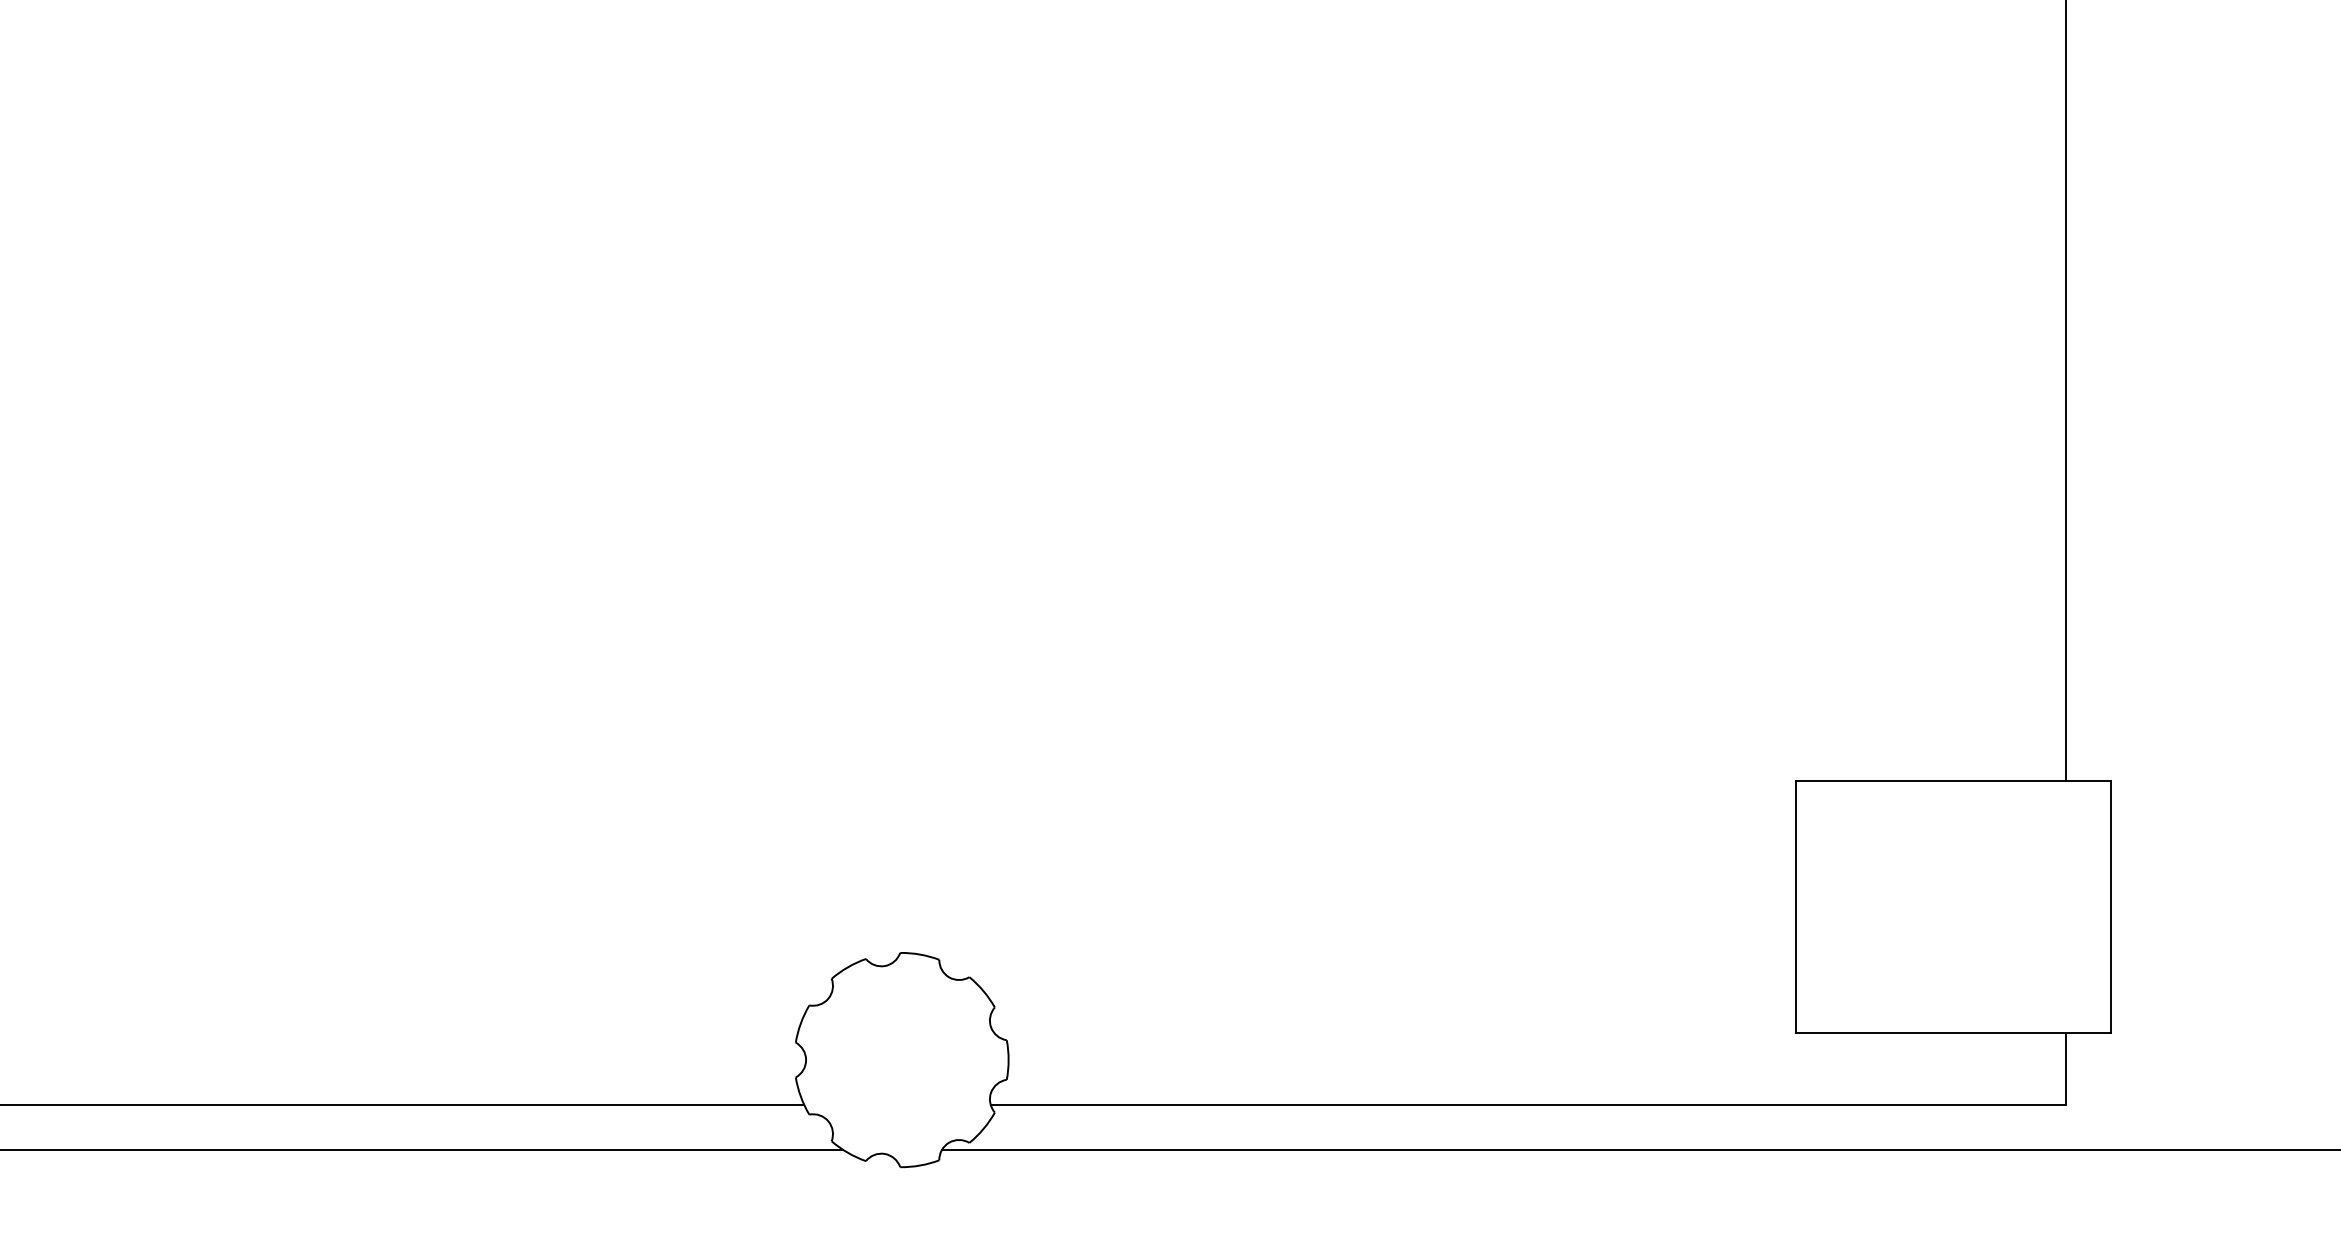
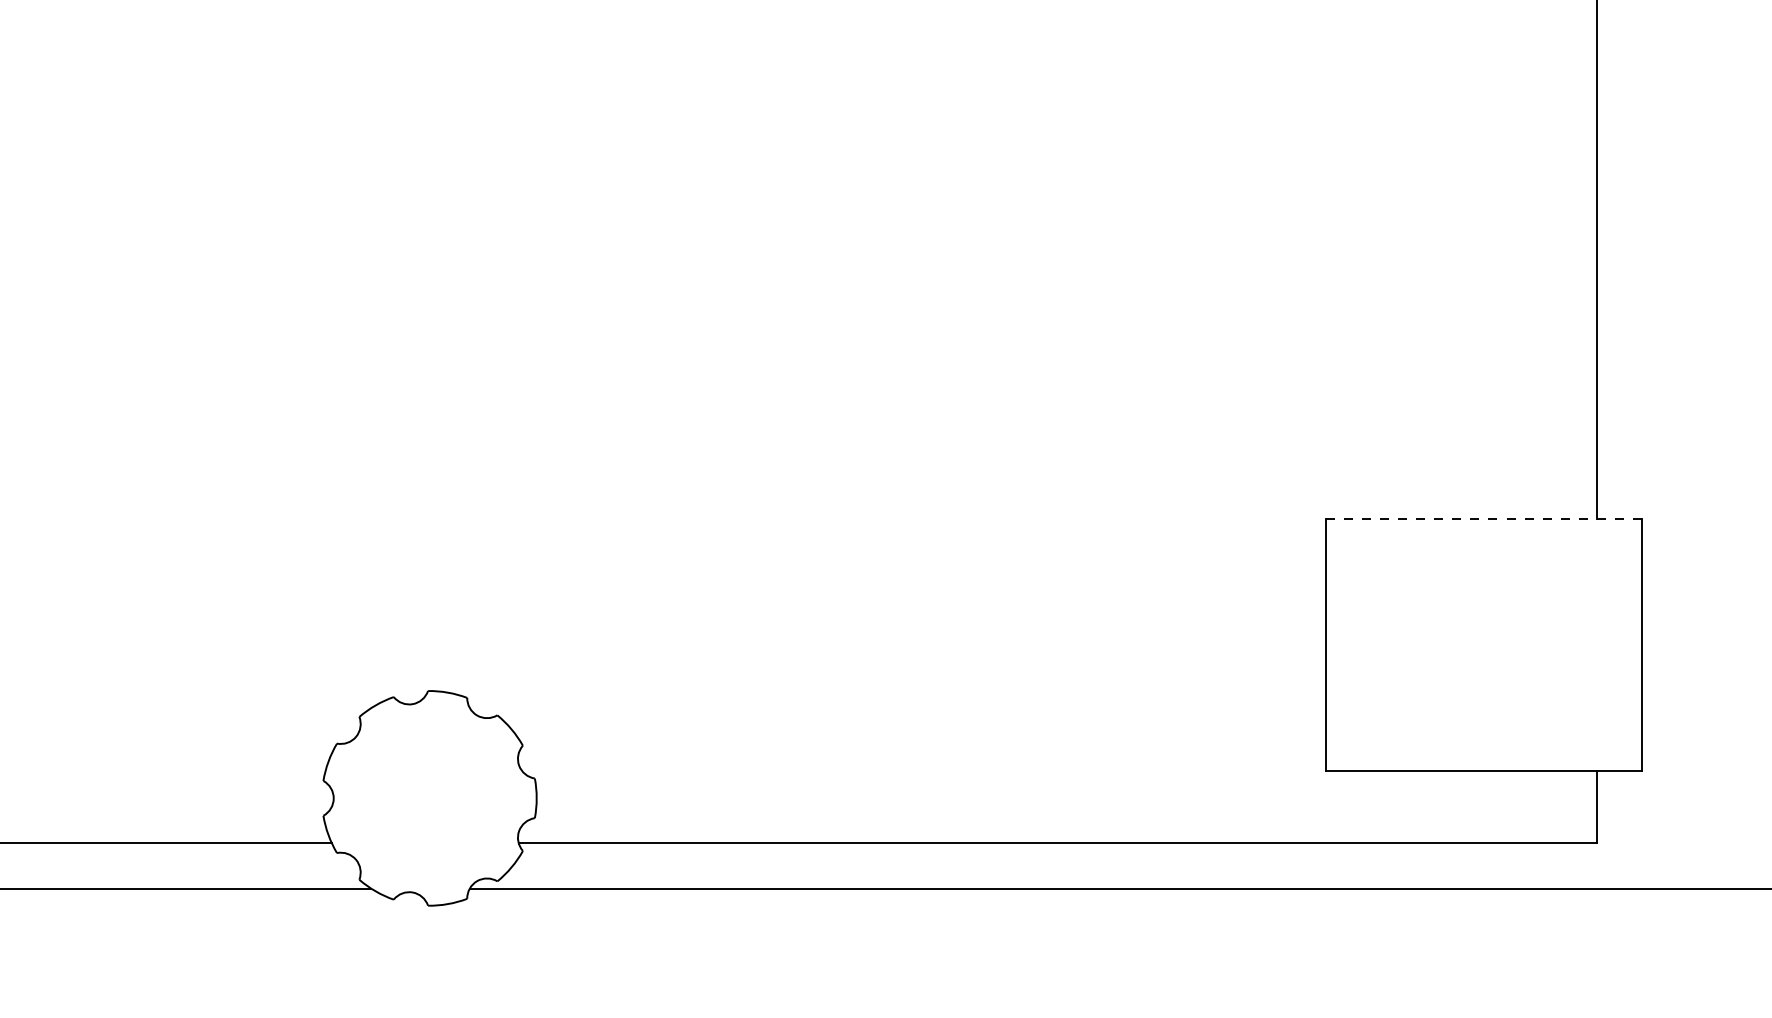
line: (1953, 780) -> (1483, 518), solid -> dashed

